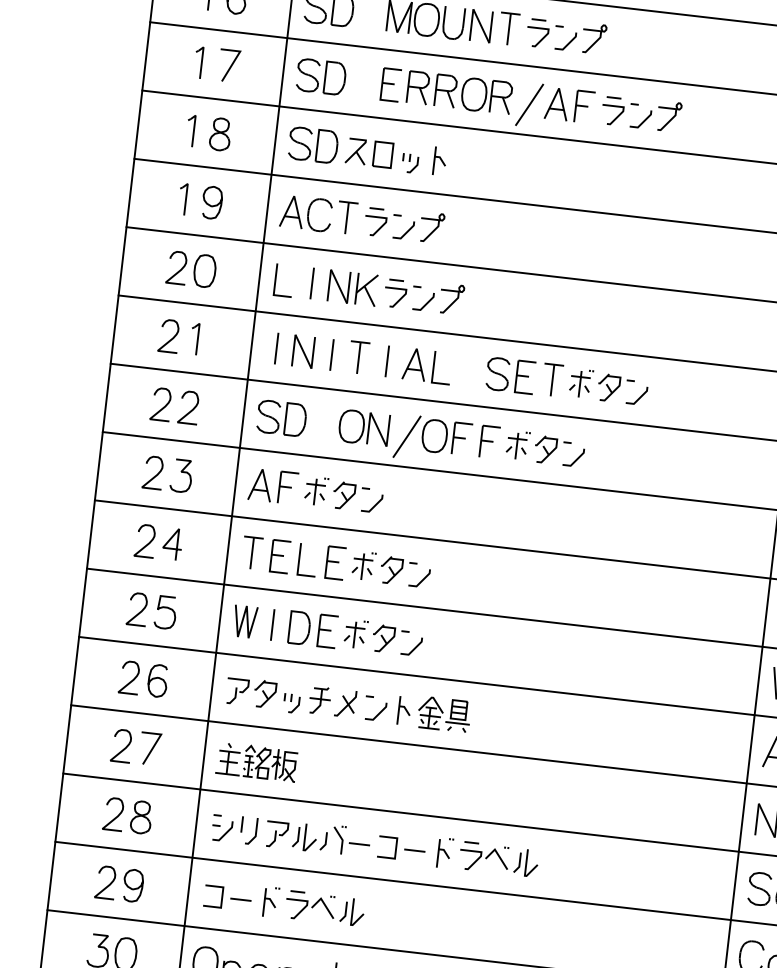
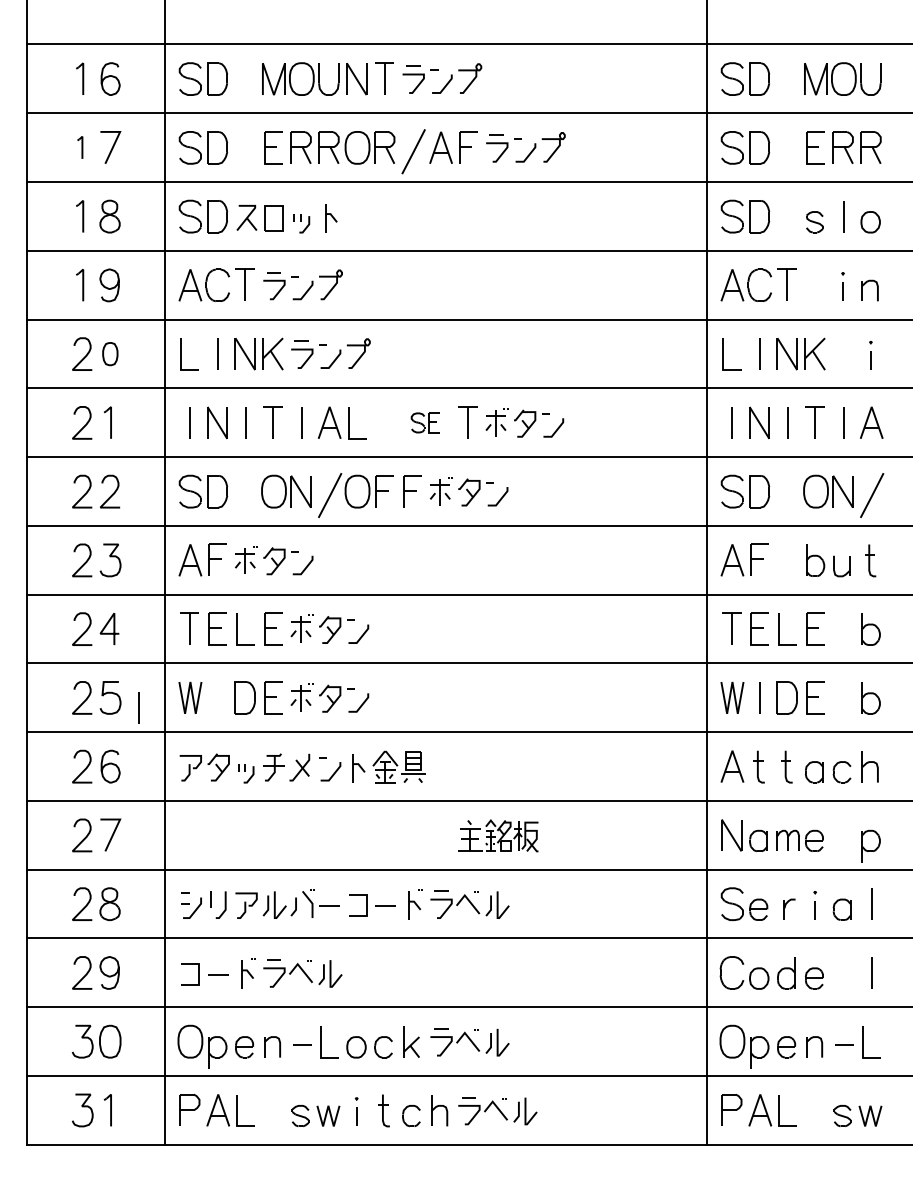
part: (199, 62) -> (80, 147), size x0.7
part: (205, 270) -> (110, 353), size x0.7
part: (510, 375) -> (425, 422), size x0.6
line: (271, 624) -> (138, 707), moved
part: (257, 761) -> (498, 835), moved

